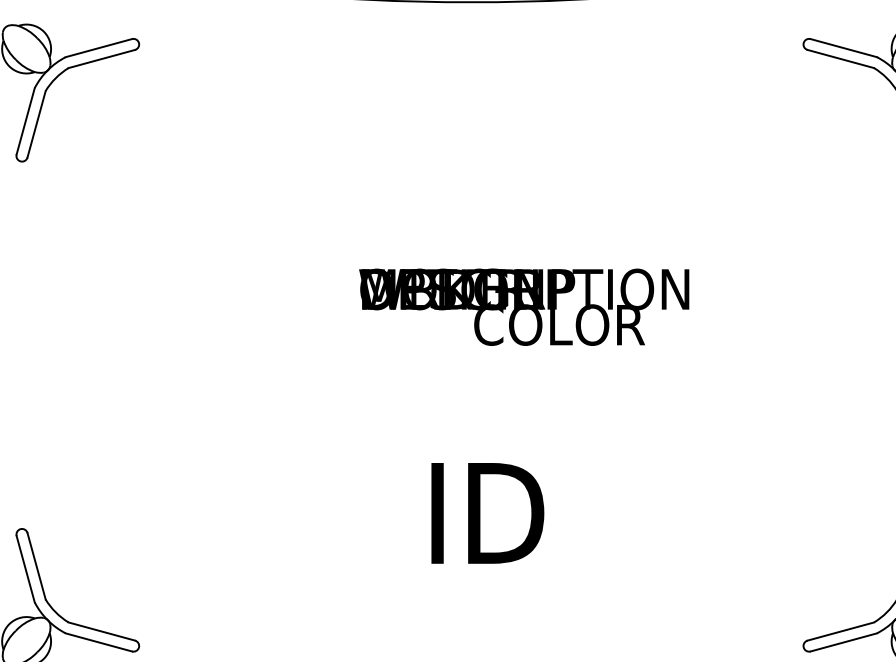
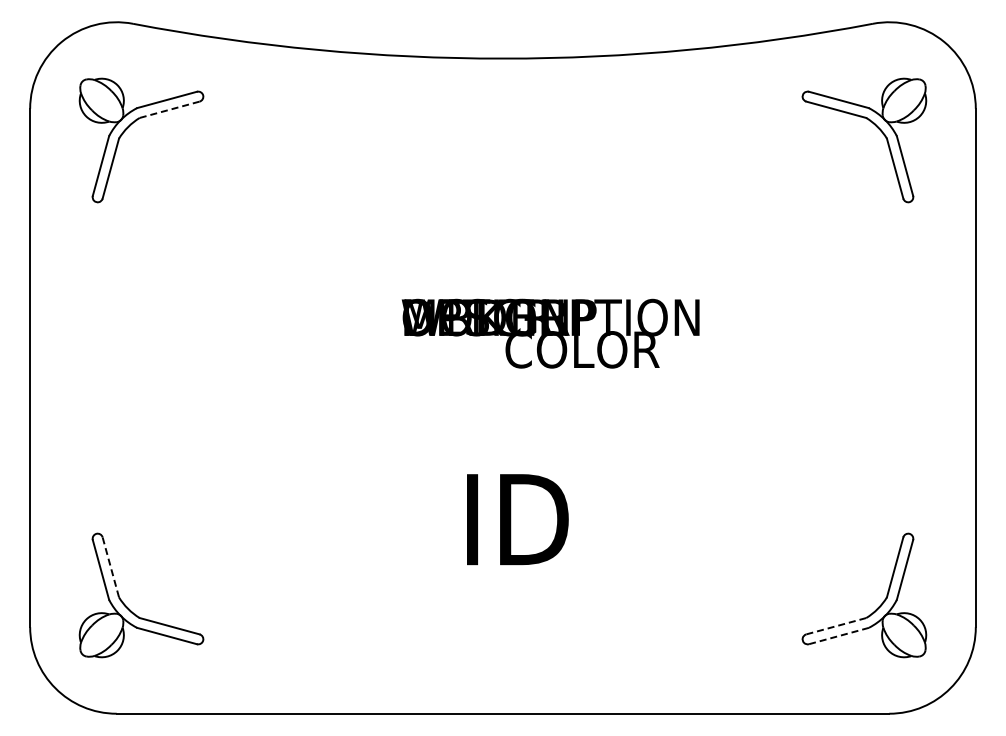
line: (102, 58) -> (170, 109), solid -> dashed
line: (36, 565) -> (110, 566), solid -> dashed
line: (839, 631) -> (835, 626), solid -> dashed
line: (843, 642) -> (838, 636), solid -> dashed

